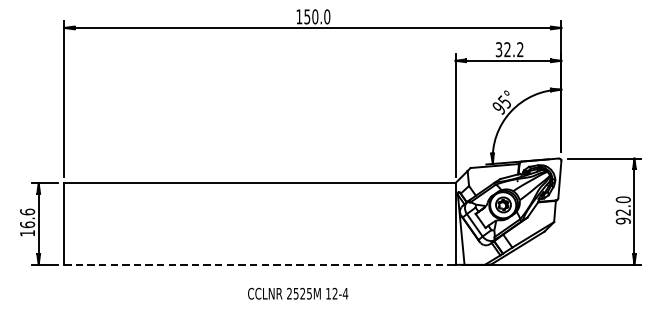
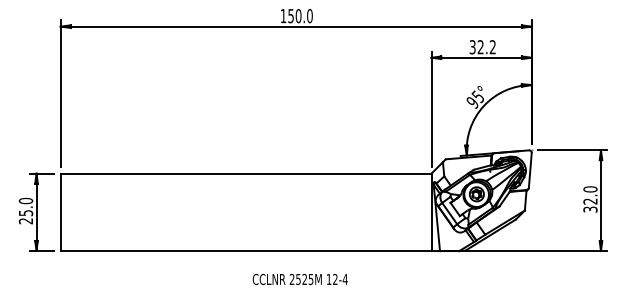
text: (623, 220) -> (590, 209), 92.0 -> 32.0
text: (27, 222) -> (25, 210), 16.6 -> 25.0
line: (260, 265) -> (246, 251), dashed -> solid
text: (297, 292) -> (299, 278), moved

